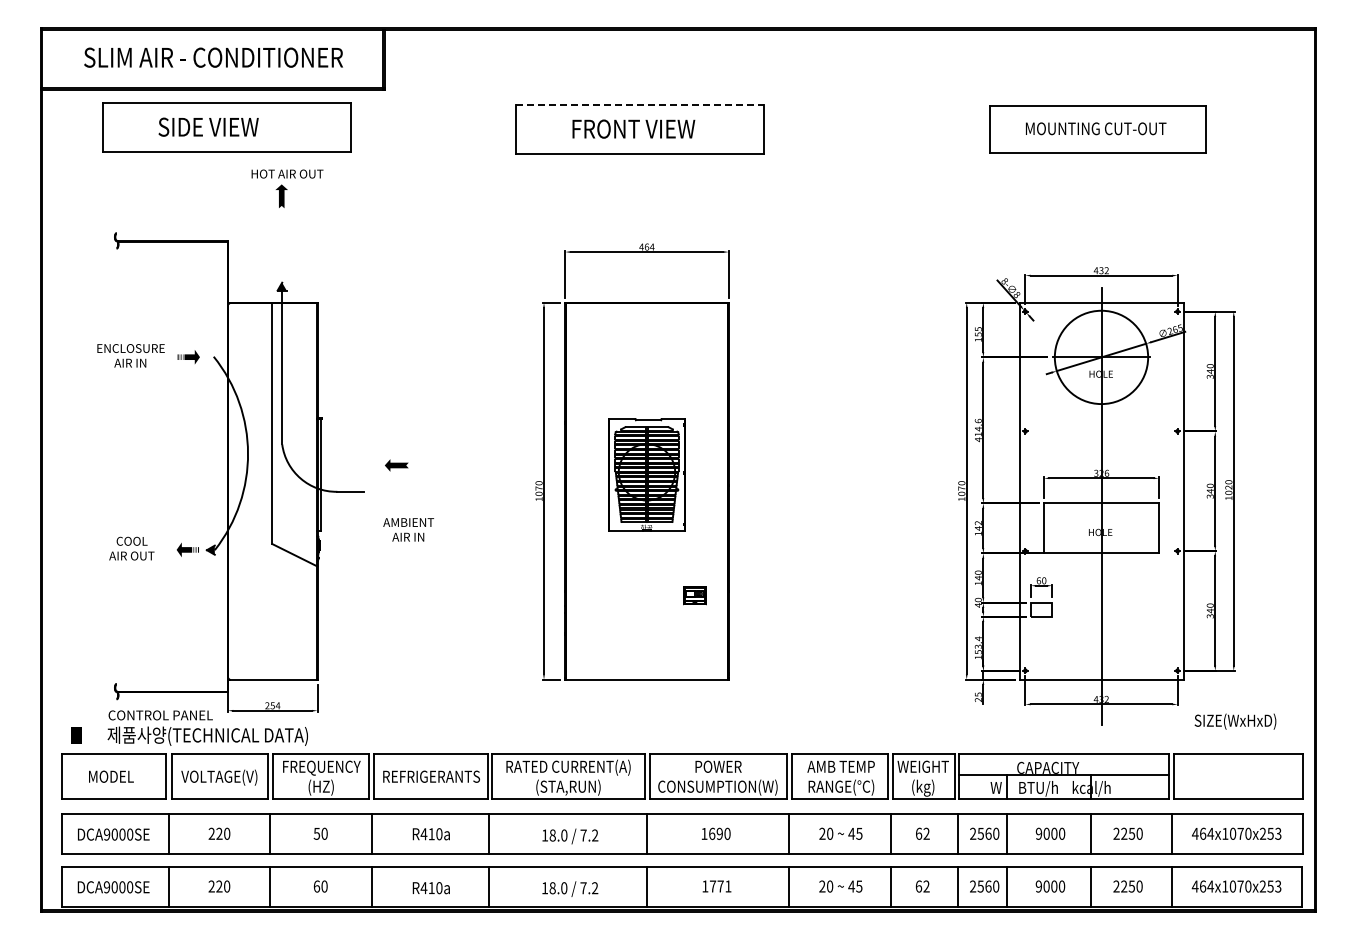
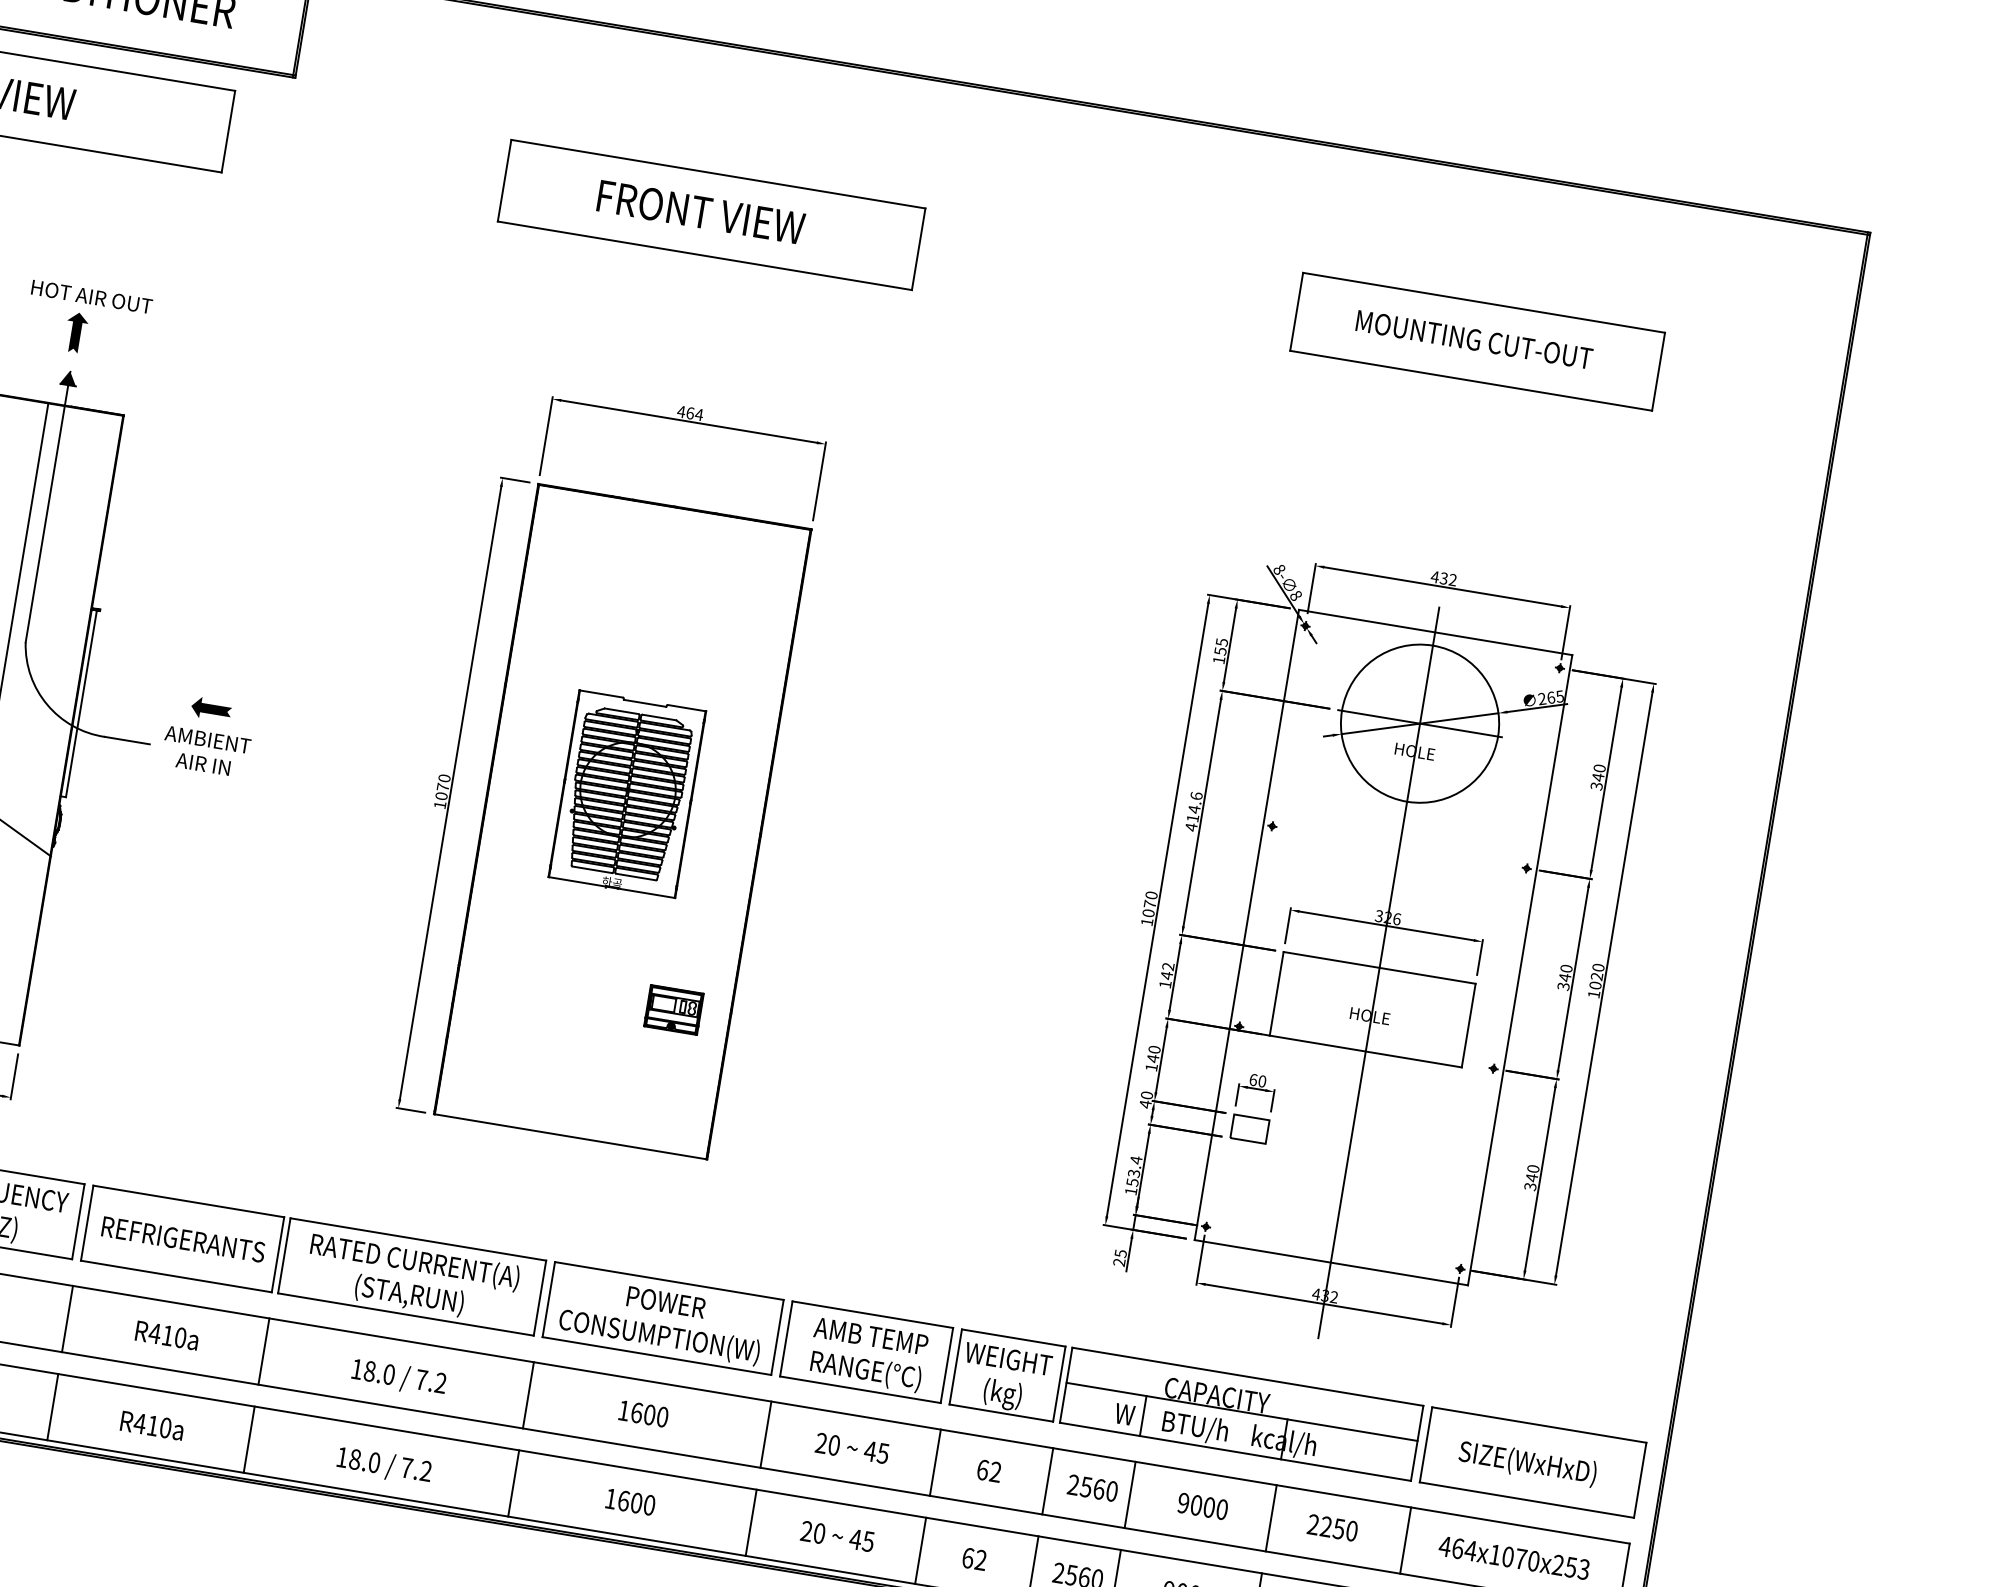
line: (640, 105) -> (718, 174), dashed -> solid
text: (287, 188) -> (87, 321), moved
text: (408, 529) -> (205, 751), moved
part: (694, 595) -> (673, 1009), size x1.43
text: (1235, 721) -> (1527, 1463), moved
text: (719, 833) -> (649, 1414), 1690 -> 1600
text: (720, 886) -> (636, 1503), 1771 -> 1600

